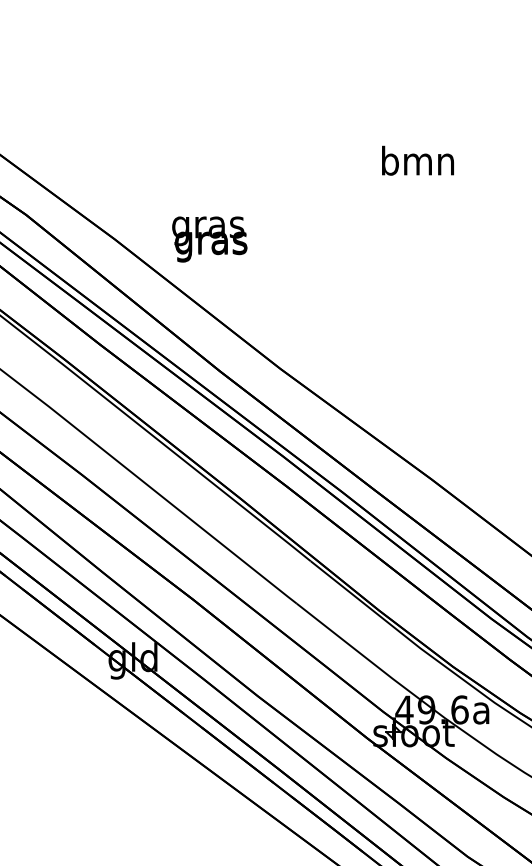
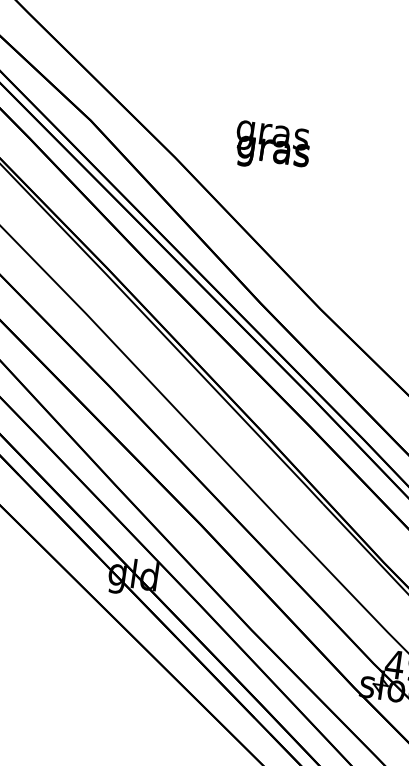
text: (209, 239) -> (272, 147), moved

